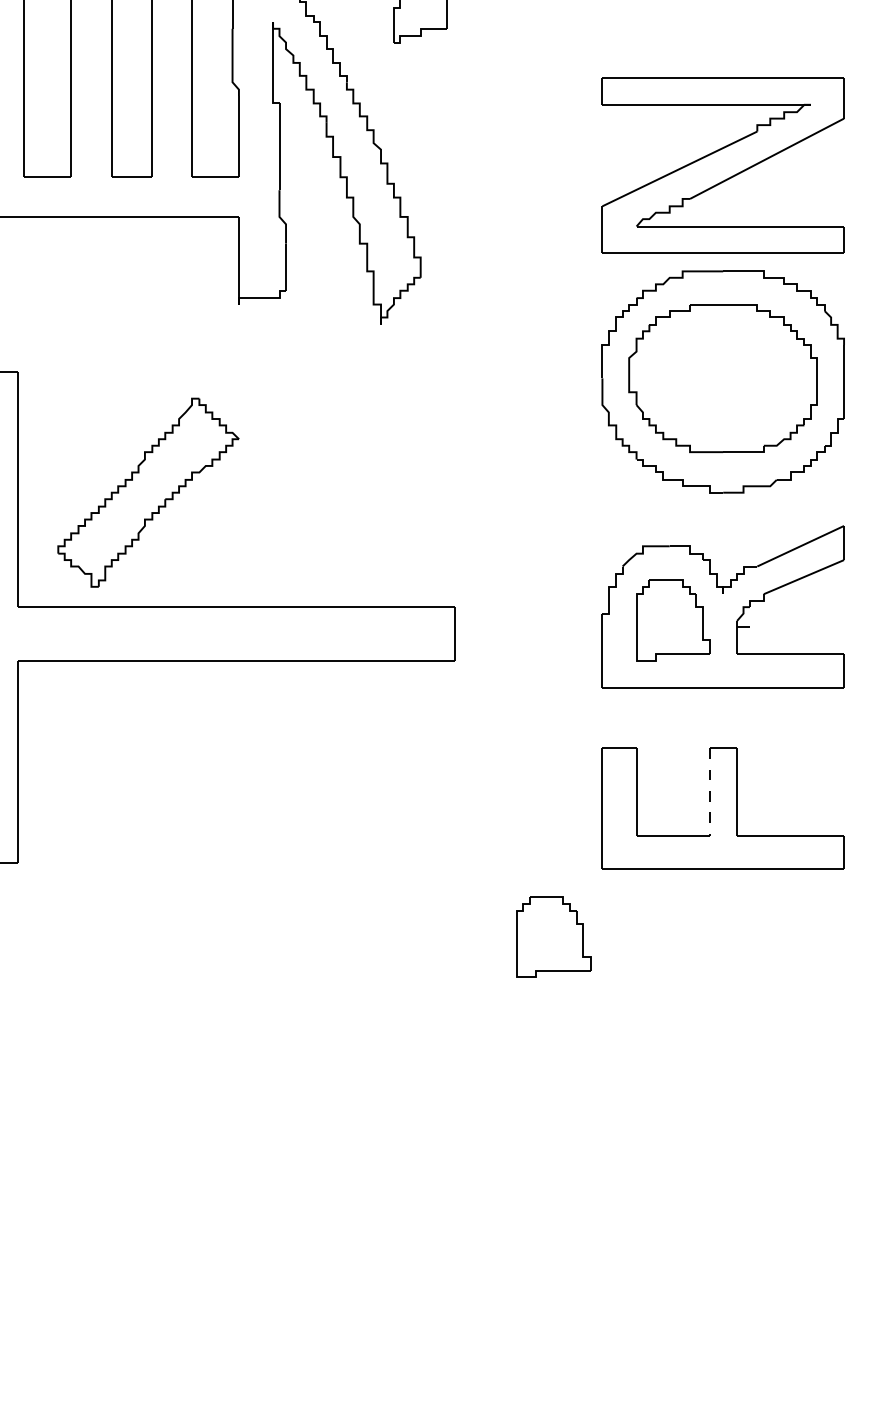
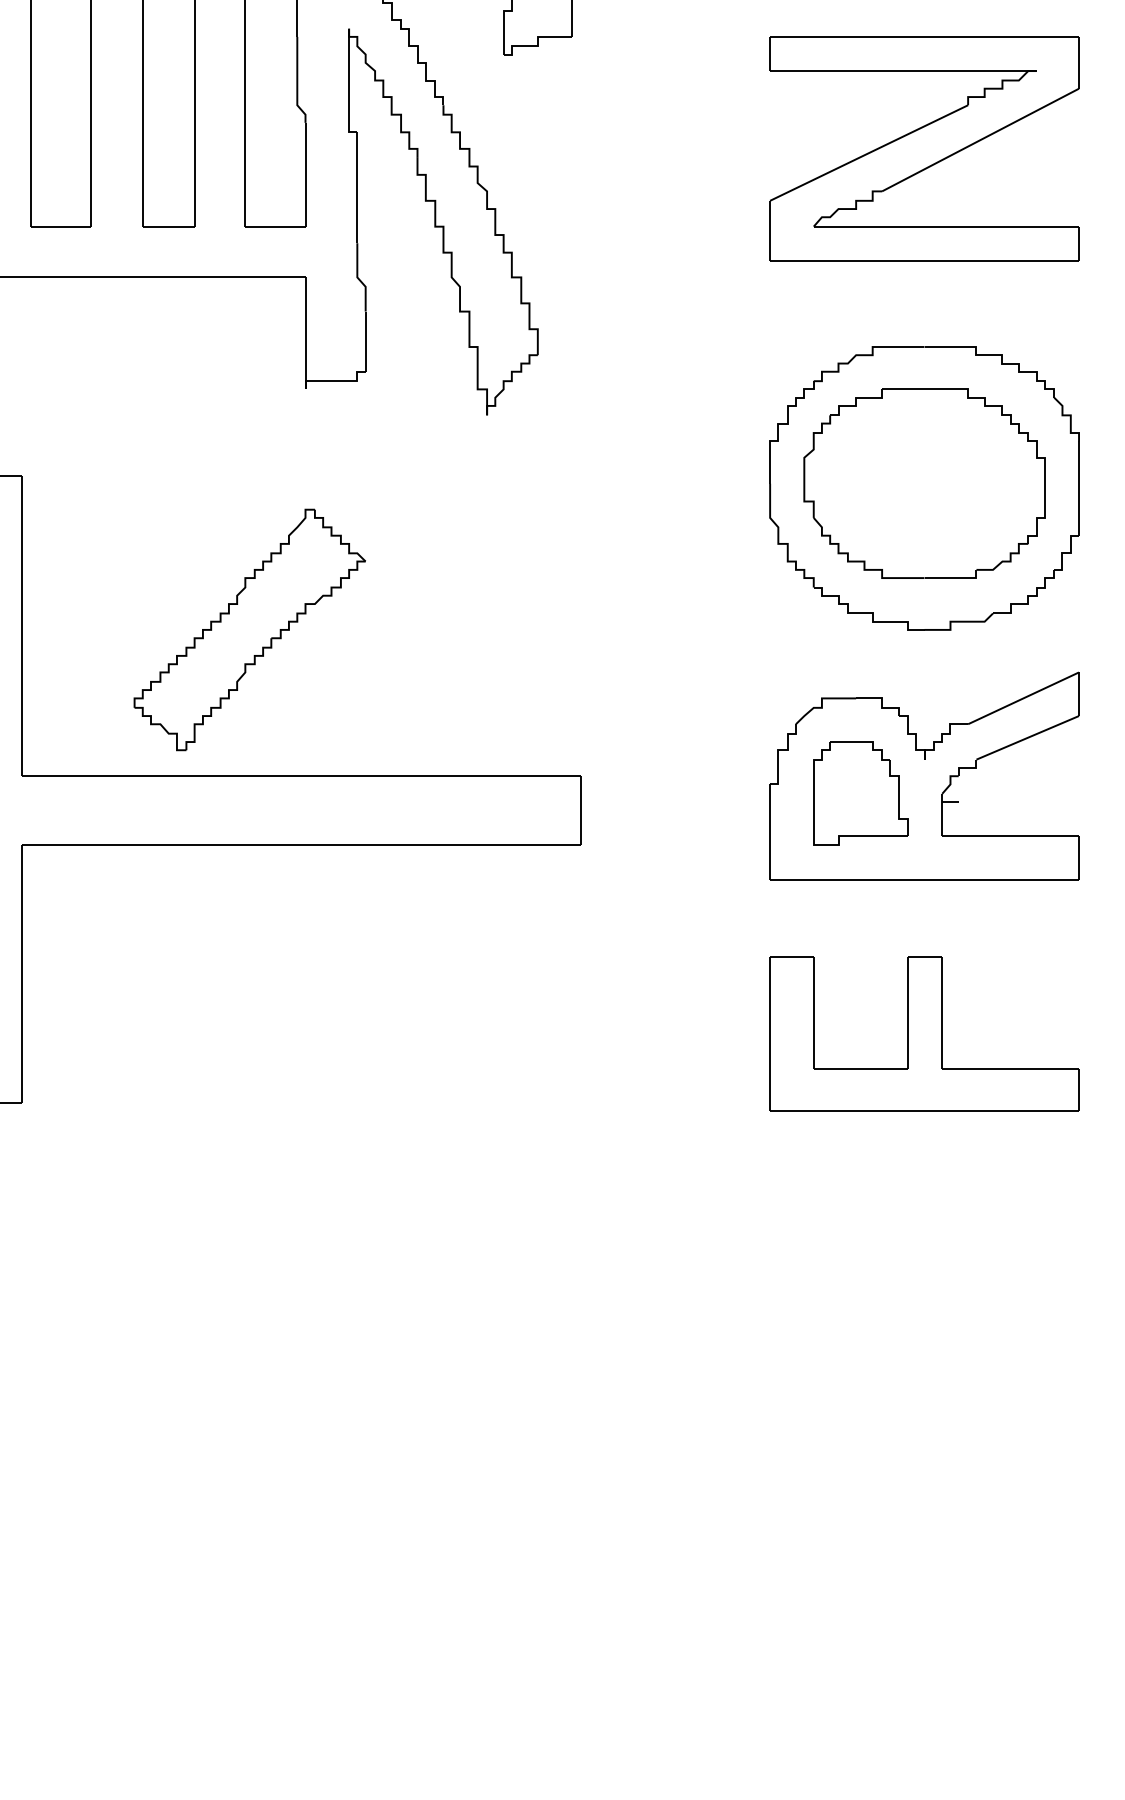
part: (723, 165) -> (924, 148), moved
part: (148, 492) -> (249, 629), moved
line: (710, 792) -> (908, 1012), dashed -> solid
part: (553, 937) -> (707, 1198), removed

